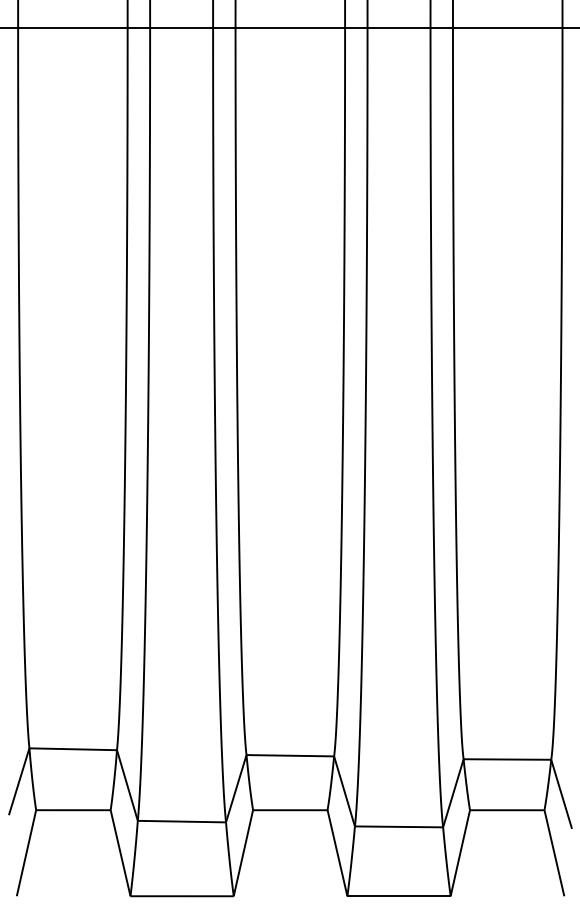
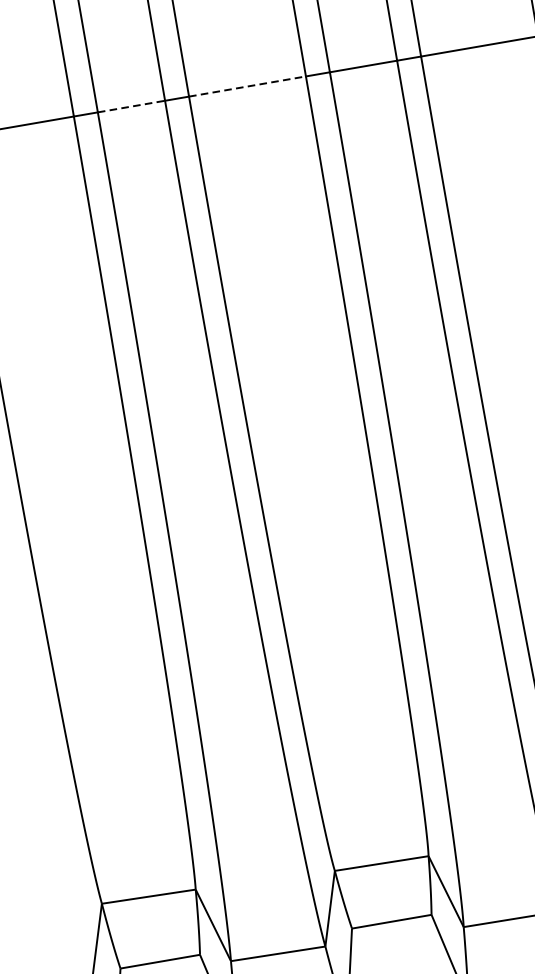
line: (182, 27) -> (132, 106), solid -> dashed
line: (290, 27) -> (247, 86), solid -> dashed

